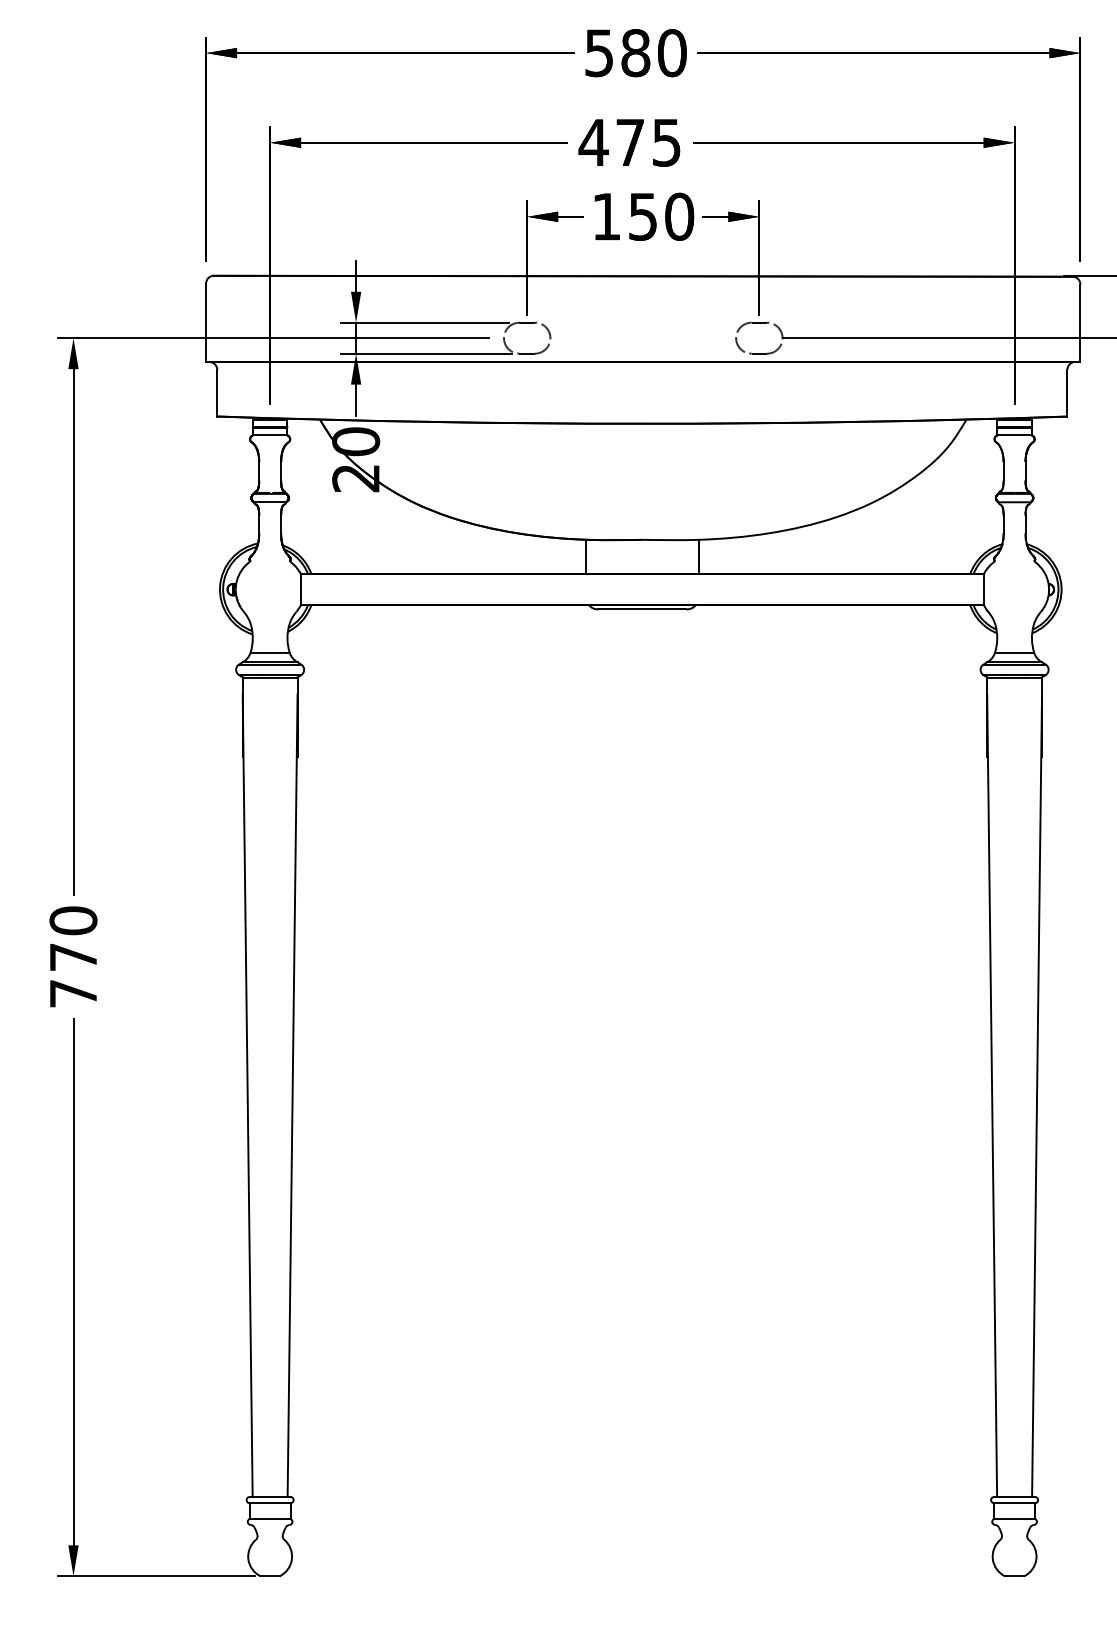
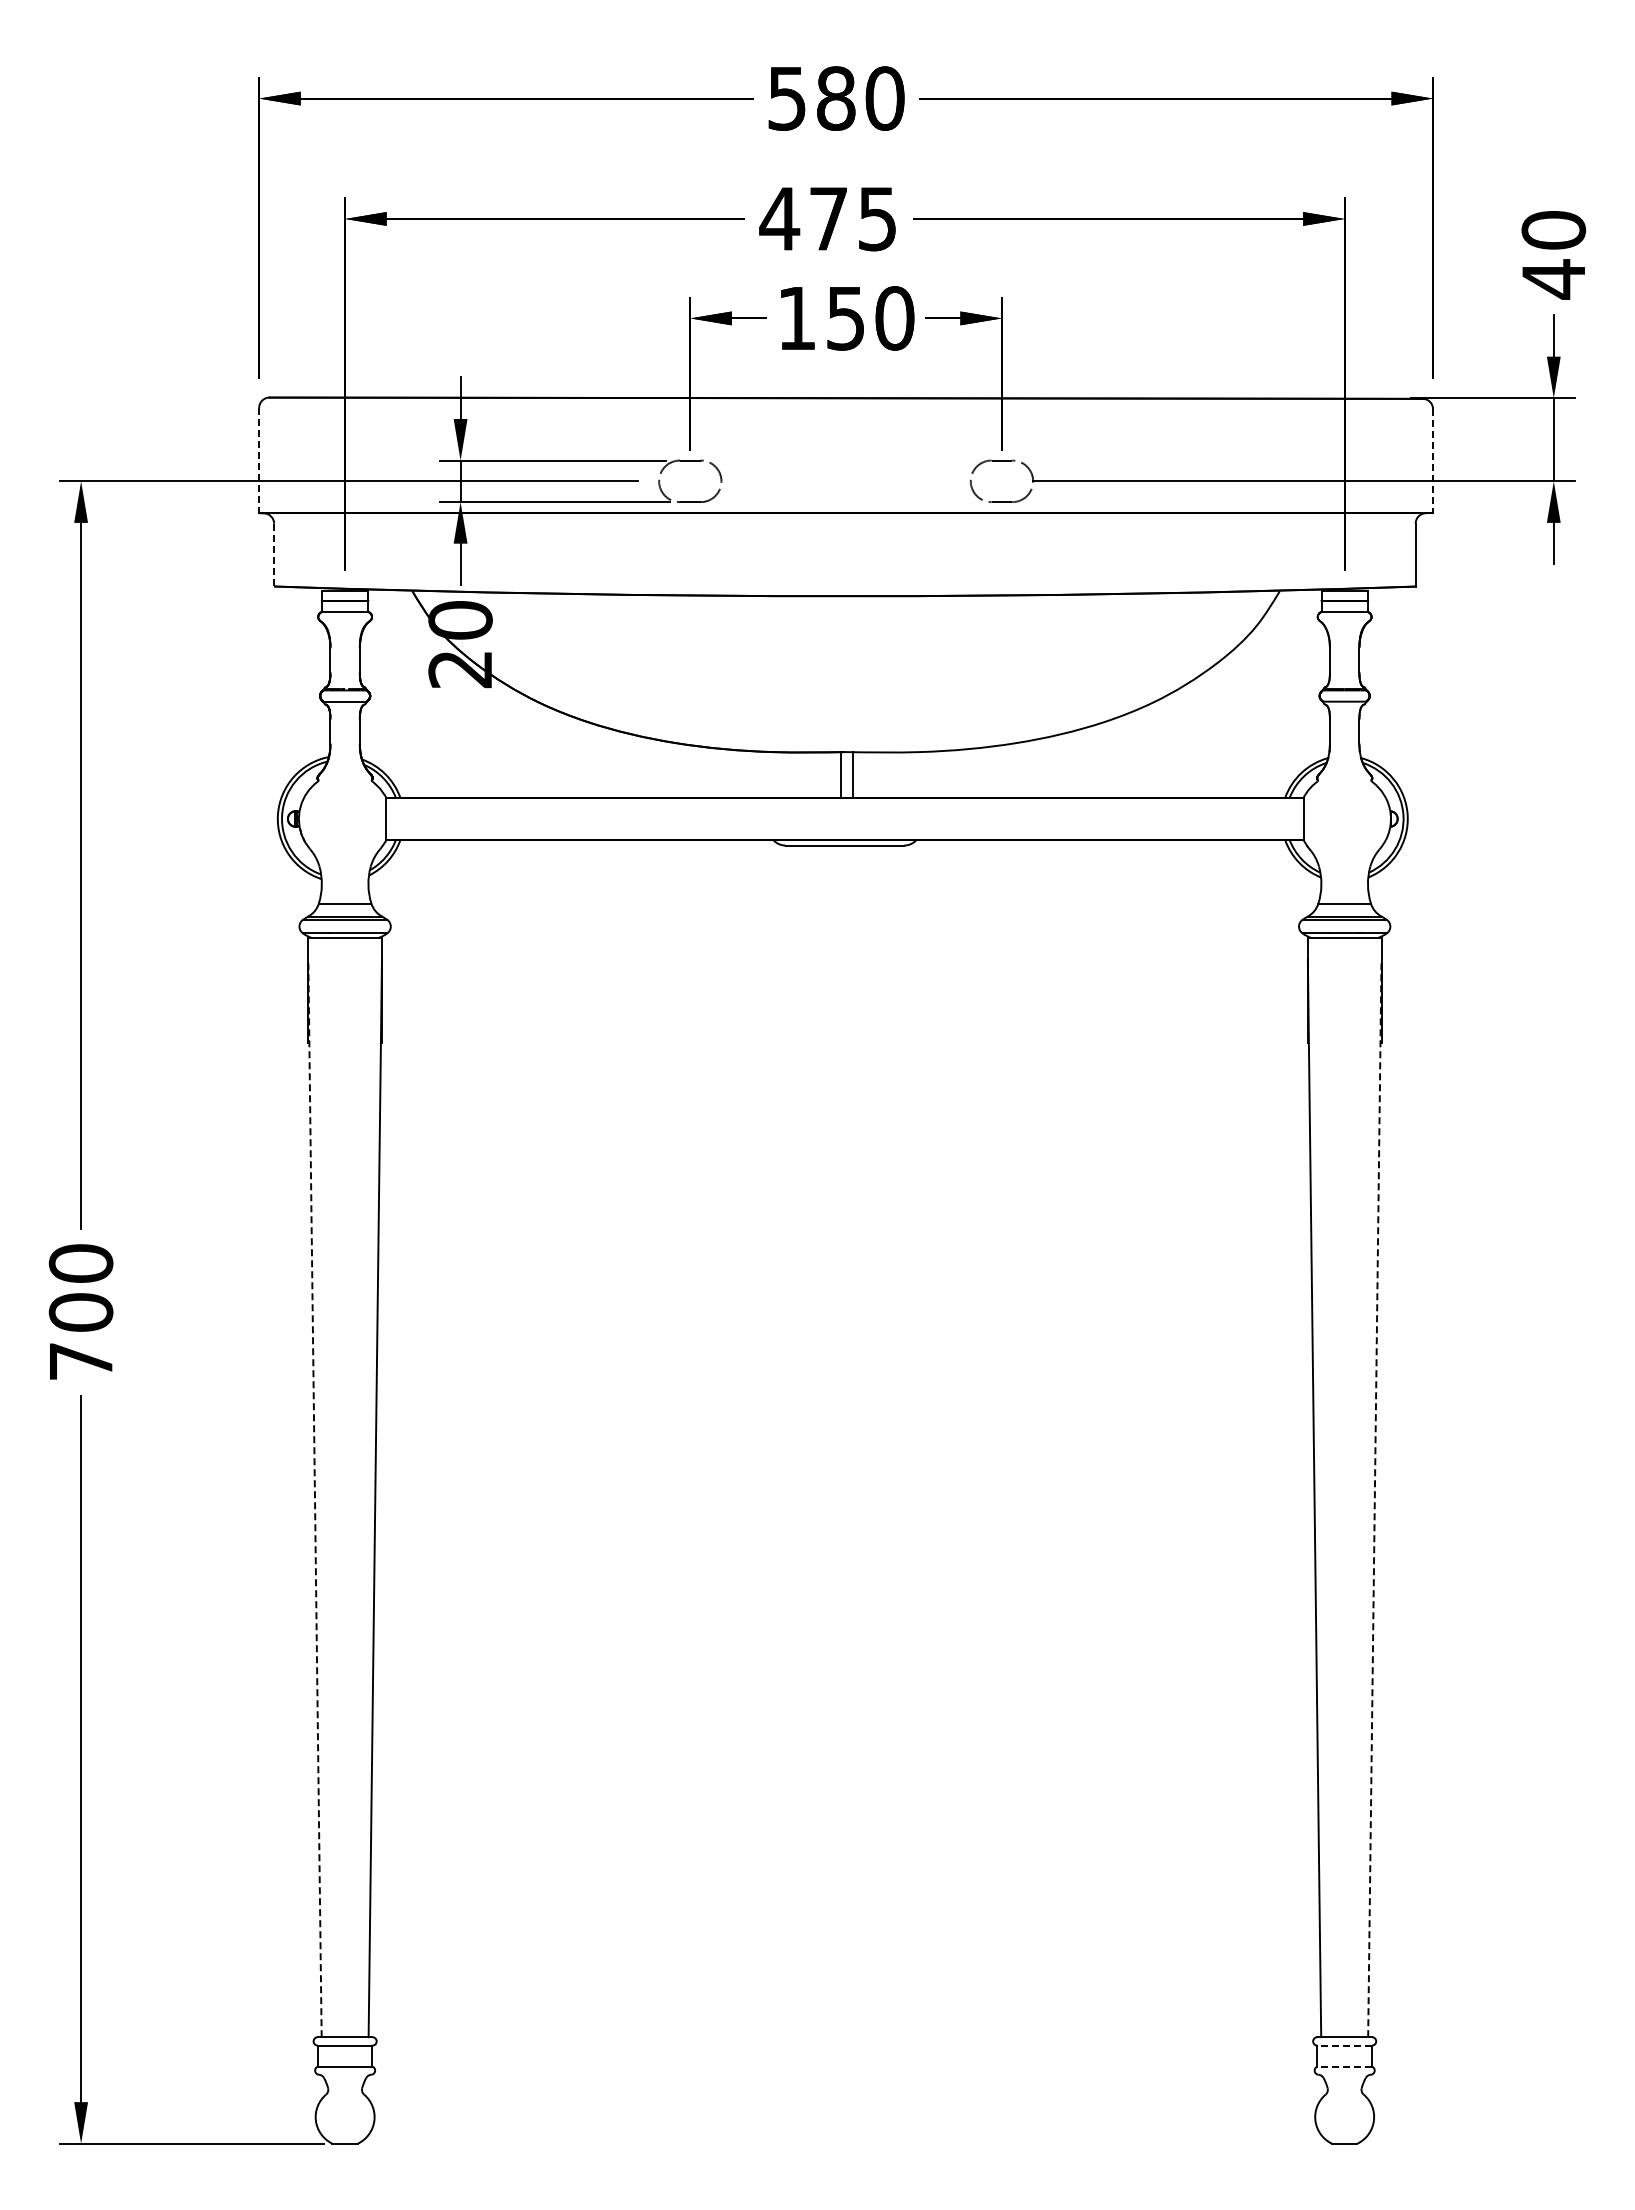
line: (206, 322) -> (259, 460), solid -> dashed
line: (1080, 323) -> (1433, 461), solid -> dashed
line: (217, 393) -> (274, 555), solid -> dashed
line: (586, 556) -> (841, 774), moved
line: (698, 556) -> (852, 774), moved
text: (73, 957) -> (80, 1312), 770 -> 700
line: (248, 1095) -> (315, 1498), solid -> dashed
line: (1036, 1095) -> (1374, 1498), solid -> dashed
line: (1014, 1503) -> (1344, 2045), solid -> dashed
line: (1014, 1518) -> (1344, 2066), solid -> dashed

